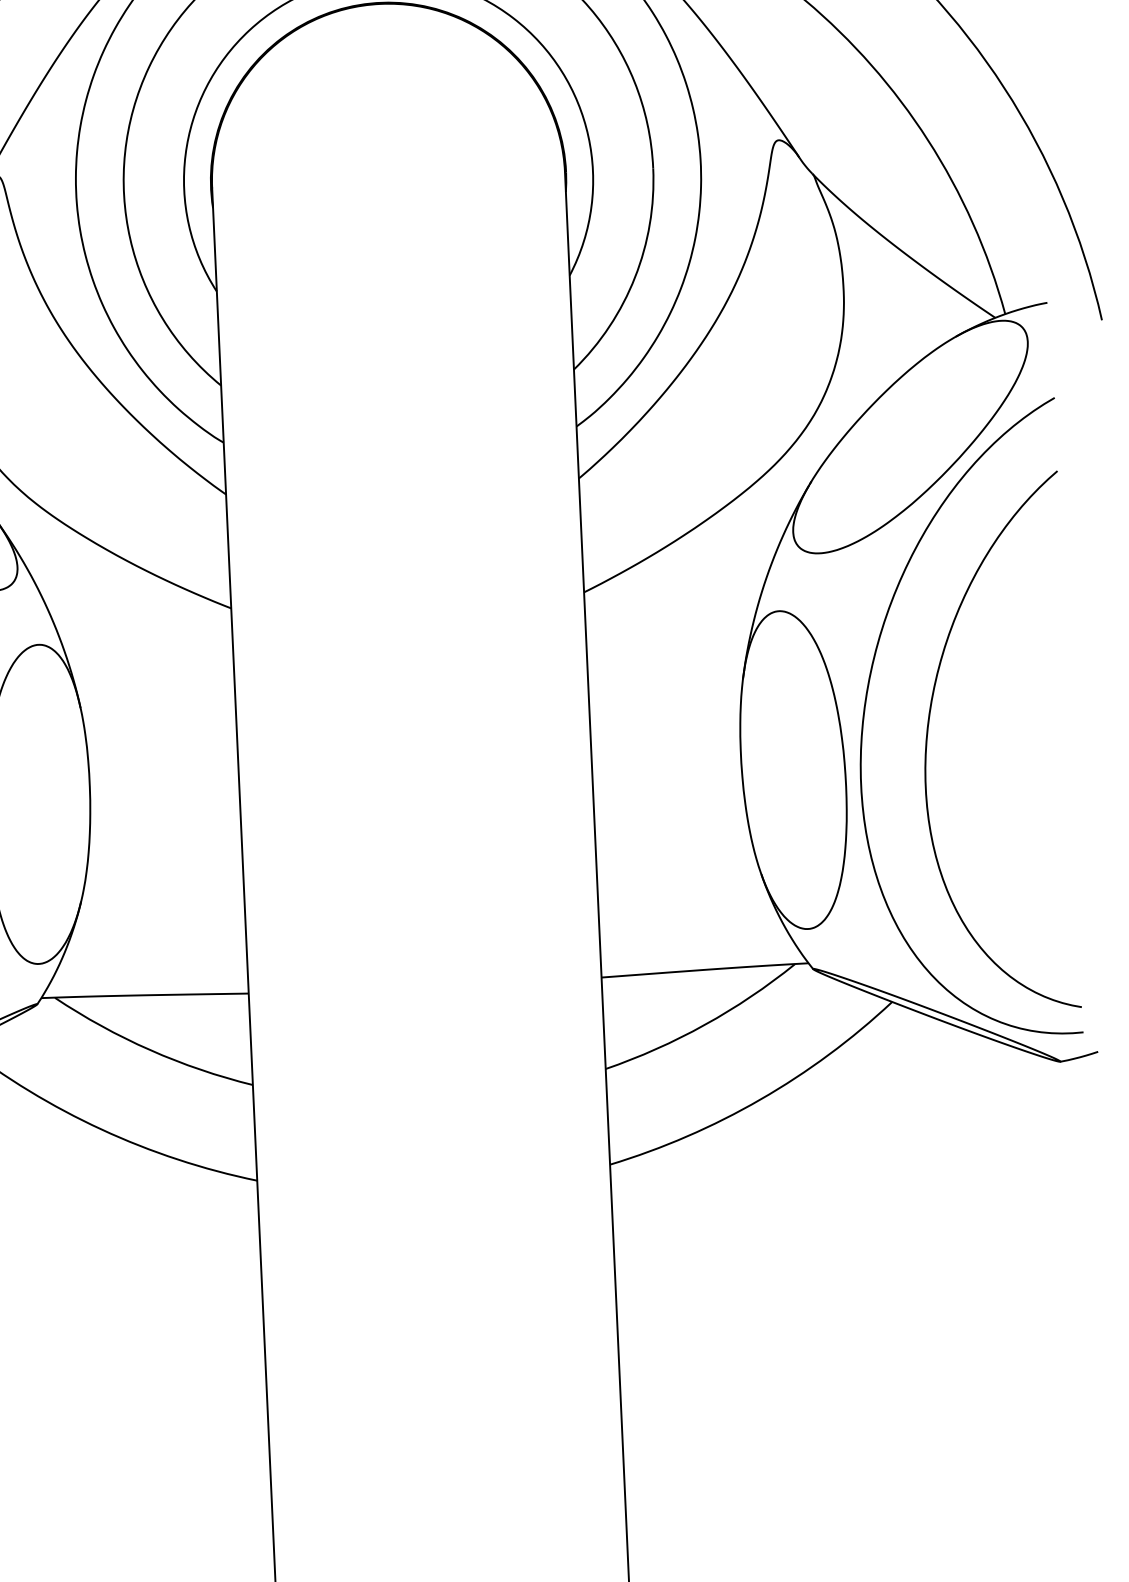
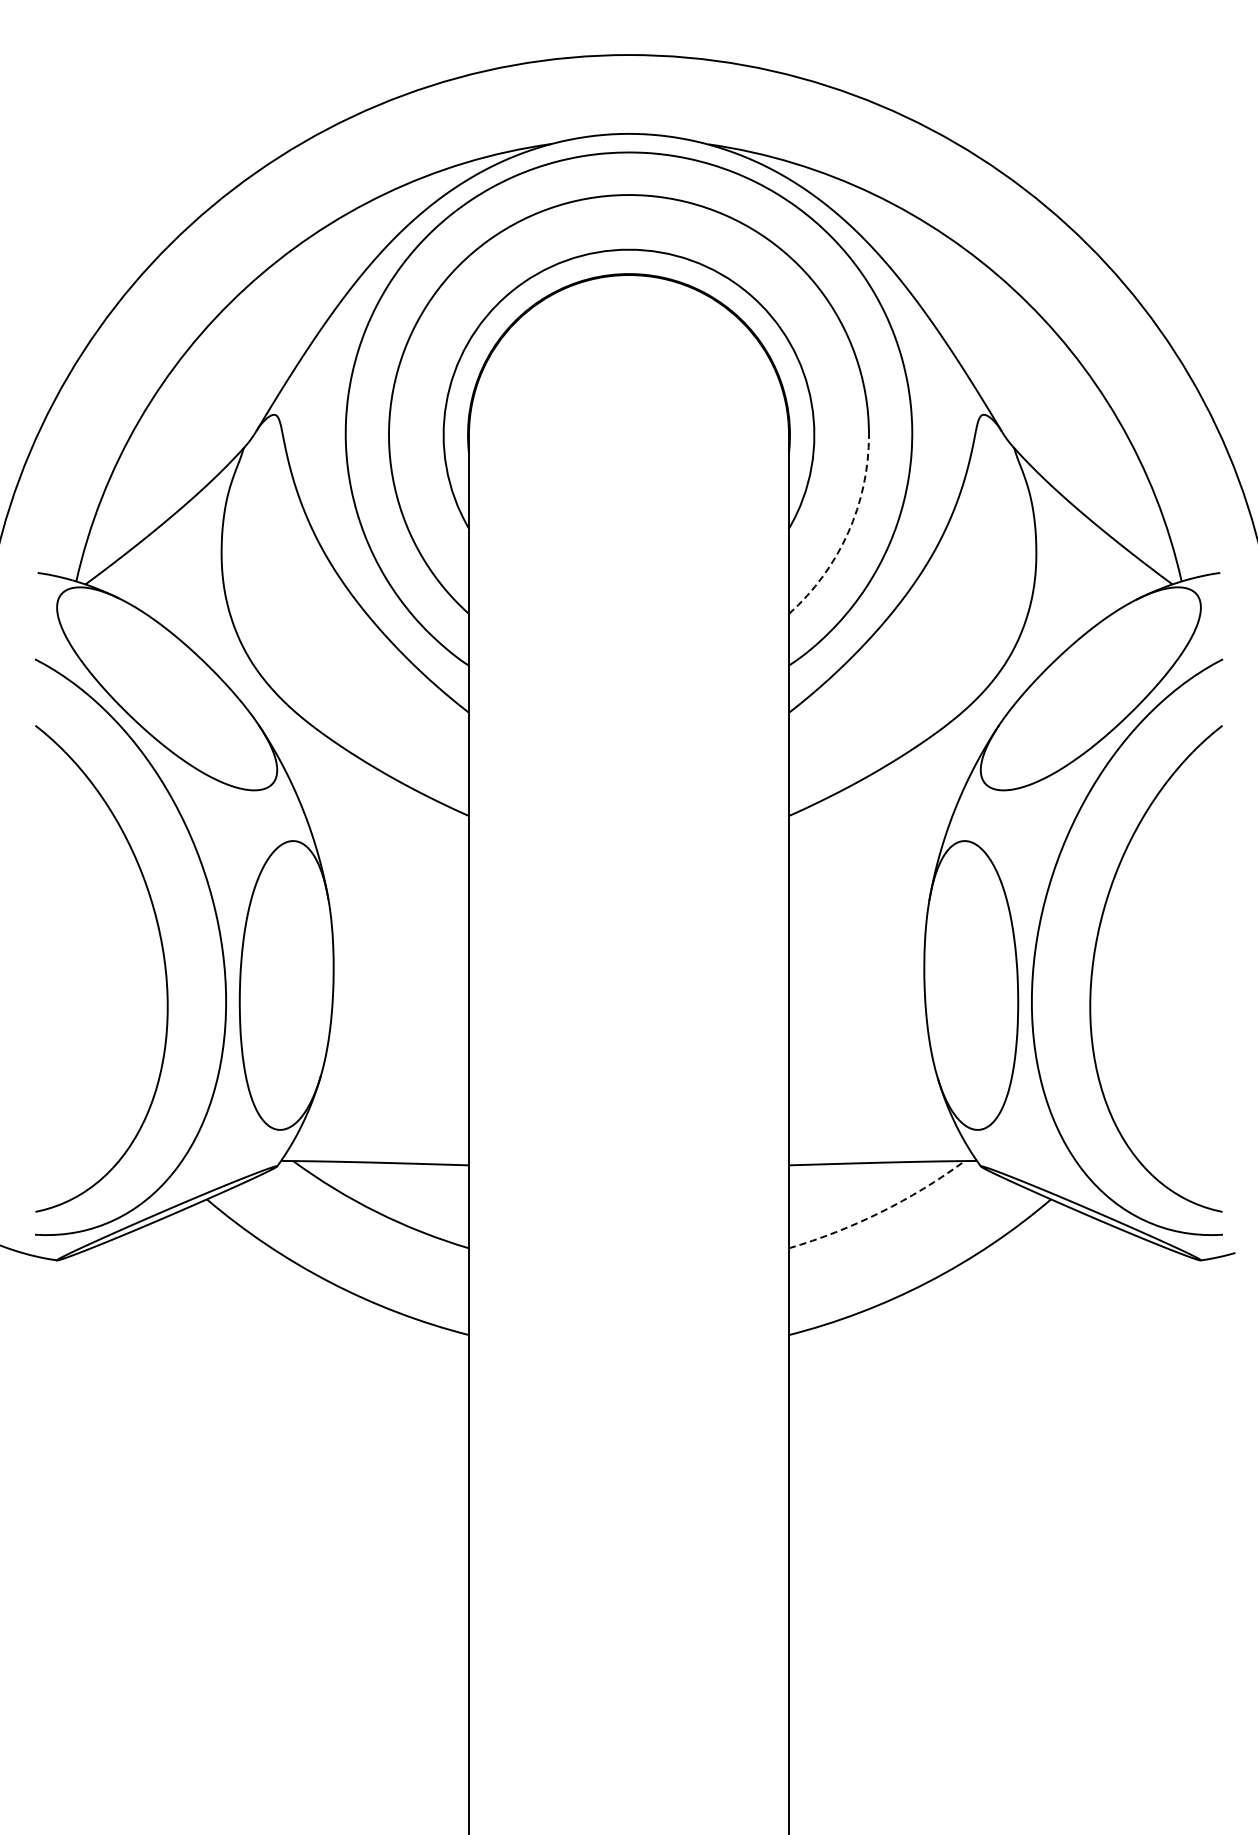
arc: (635, 277) -> (848, 533), solid -> dashed
arc: (704, 1024) -> (880, 1212), solid -> dashed

